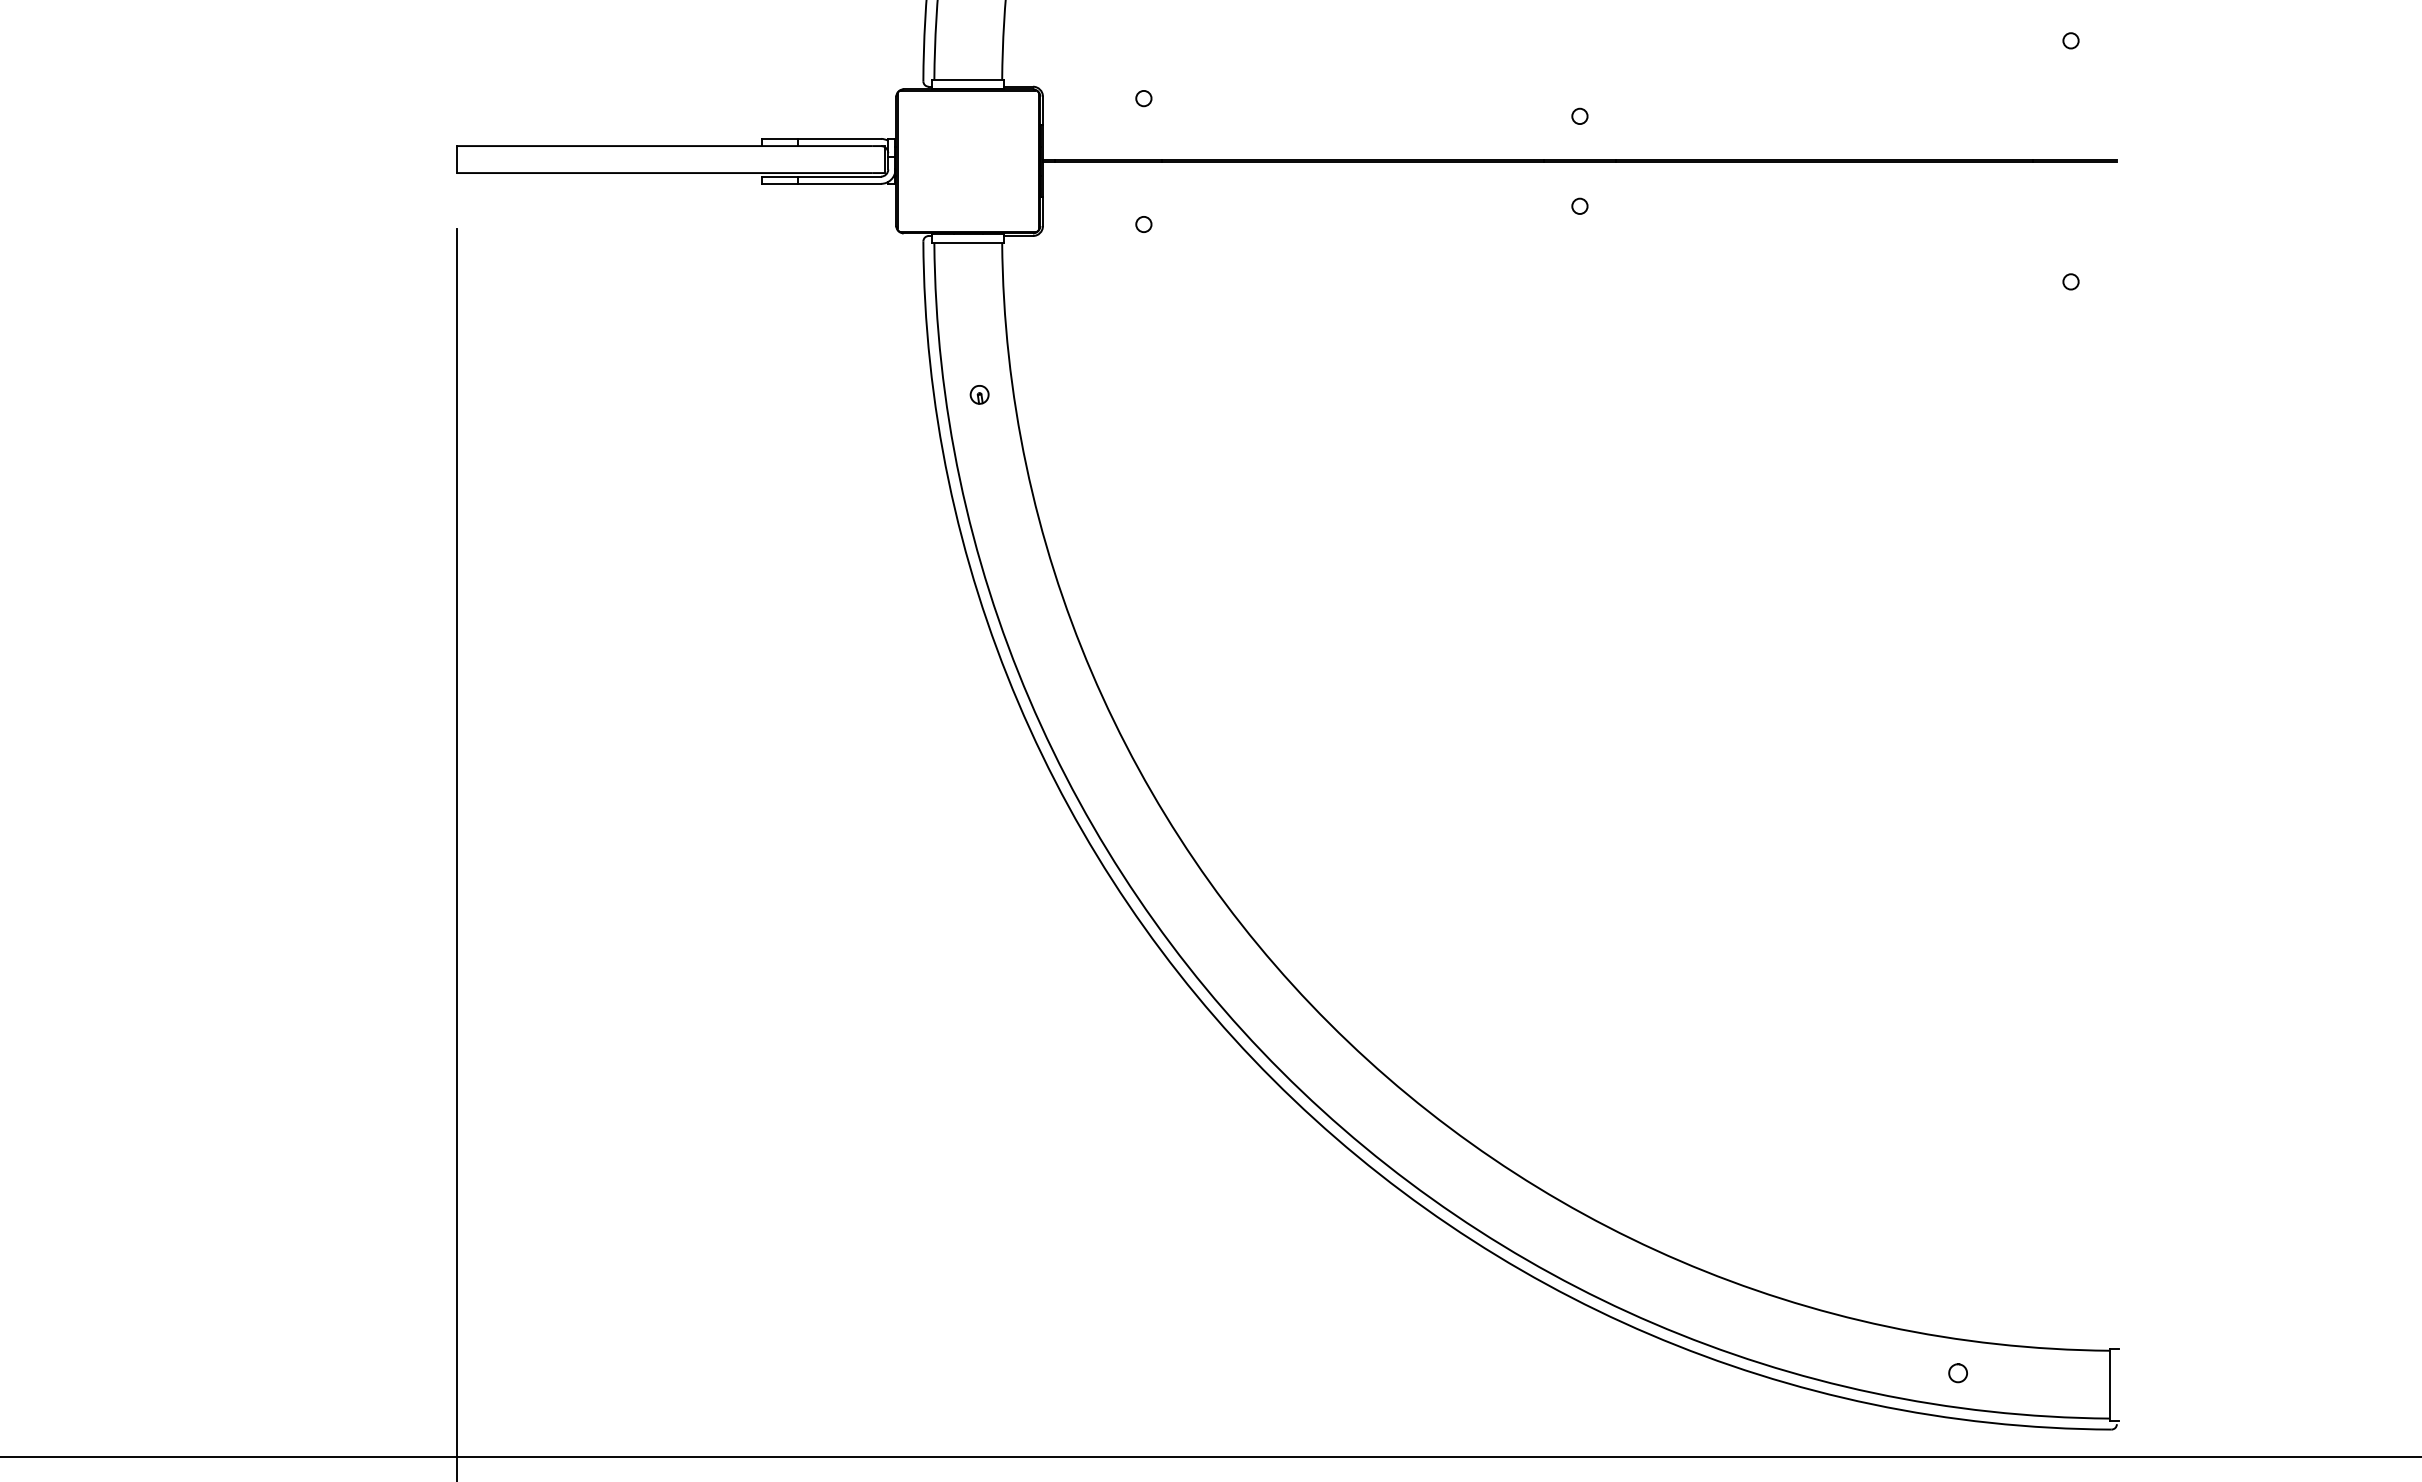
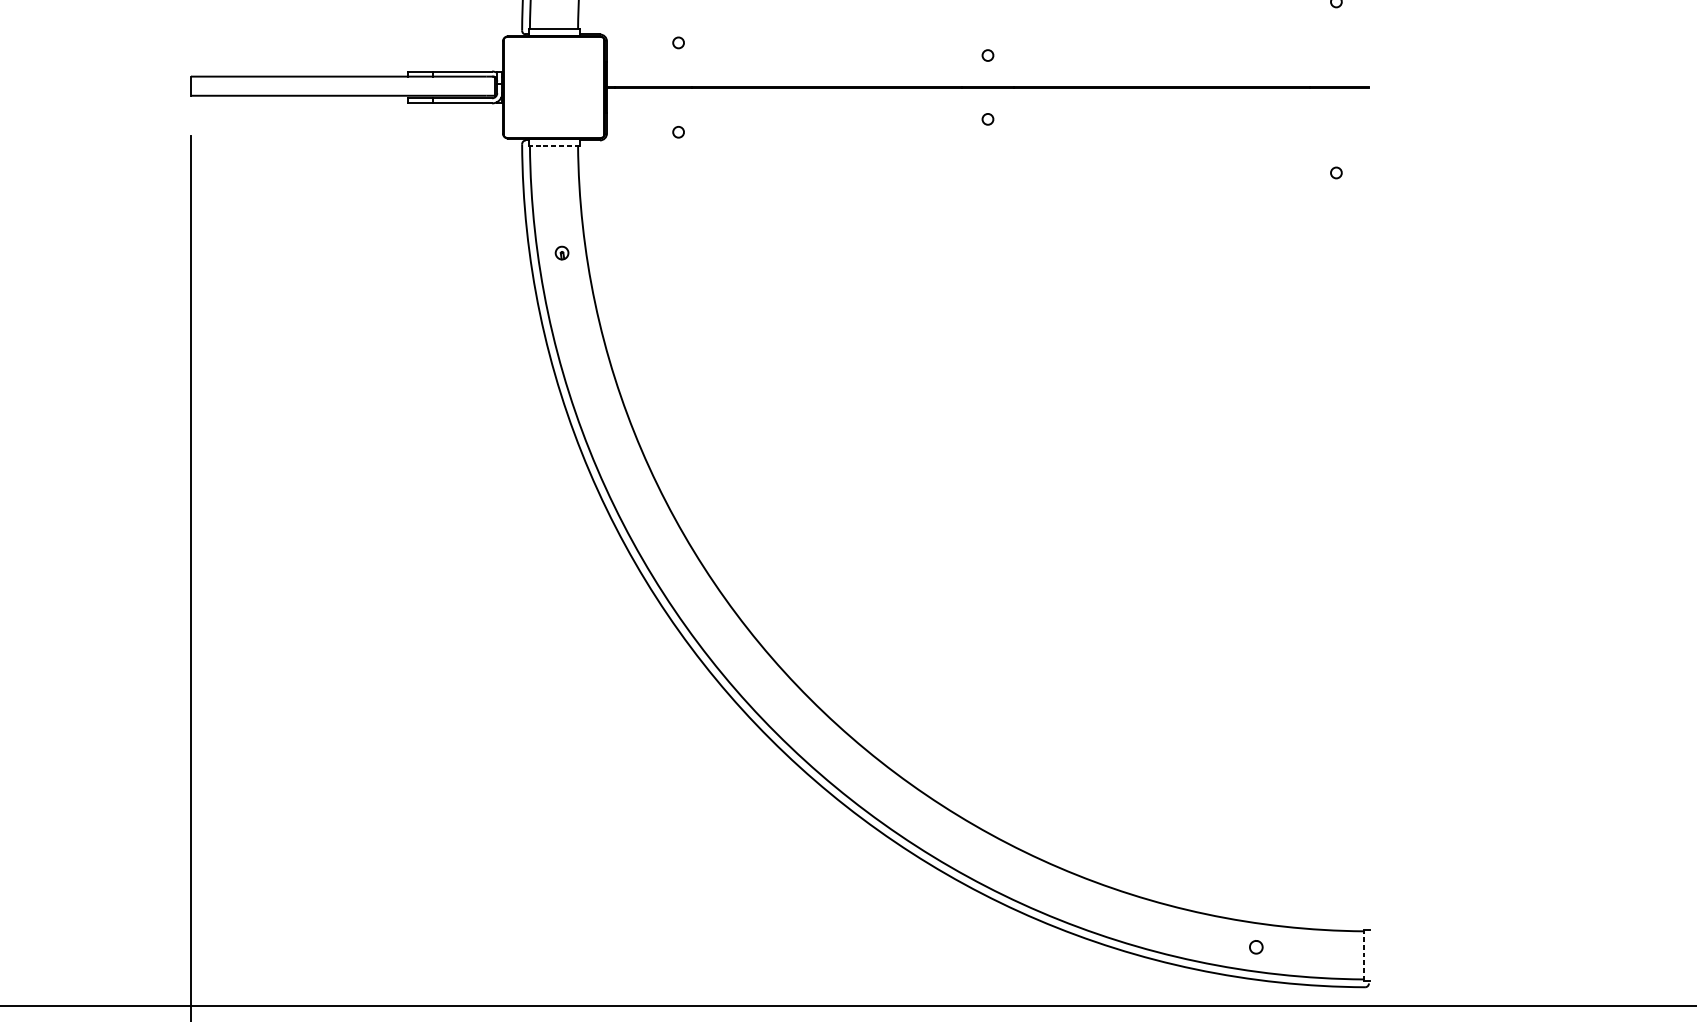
line: (968, 243) -> (554, 145), solid -> dashed
line: (2109, 1384) -> (1363, 955), solid -> dashed

